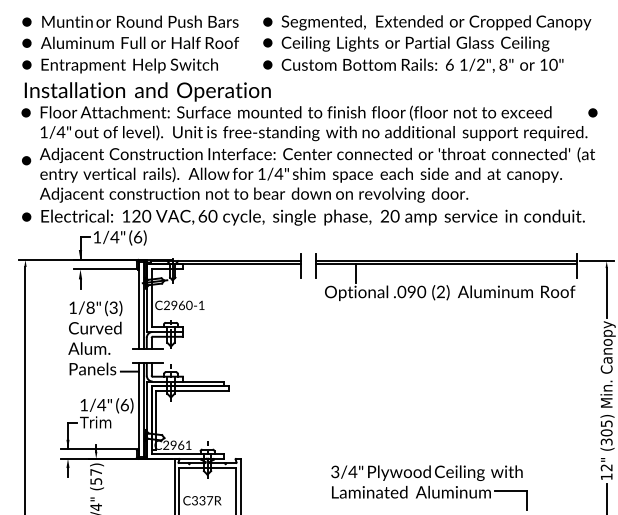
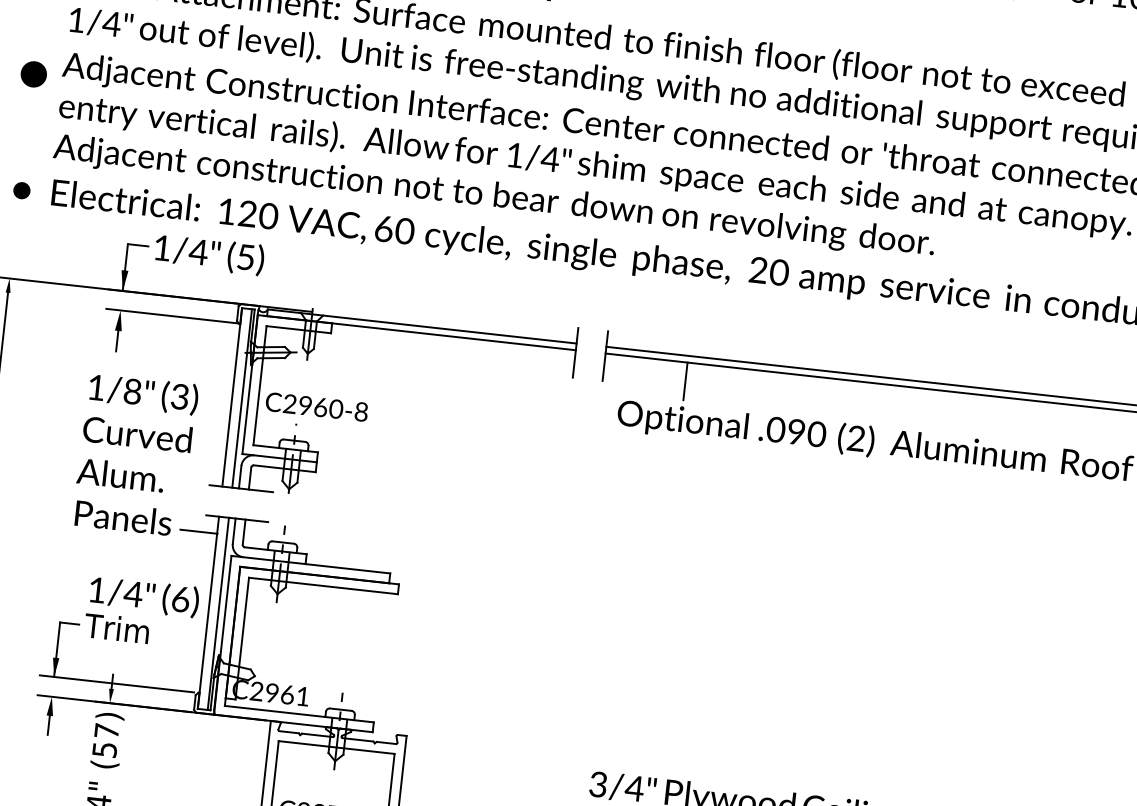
part: (26, 160) -> (34, 74), size x1.6
text: (138, 237) -> (247, 257), (6) -> (5)
text: (201, 304) -> (361, 409), C2960-1 -> C2960-8

